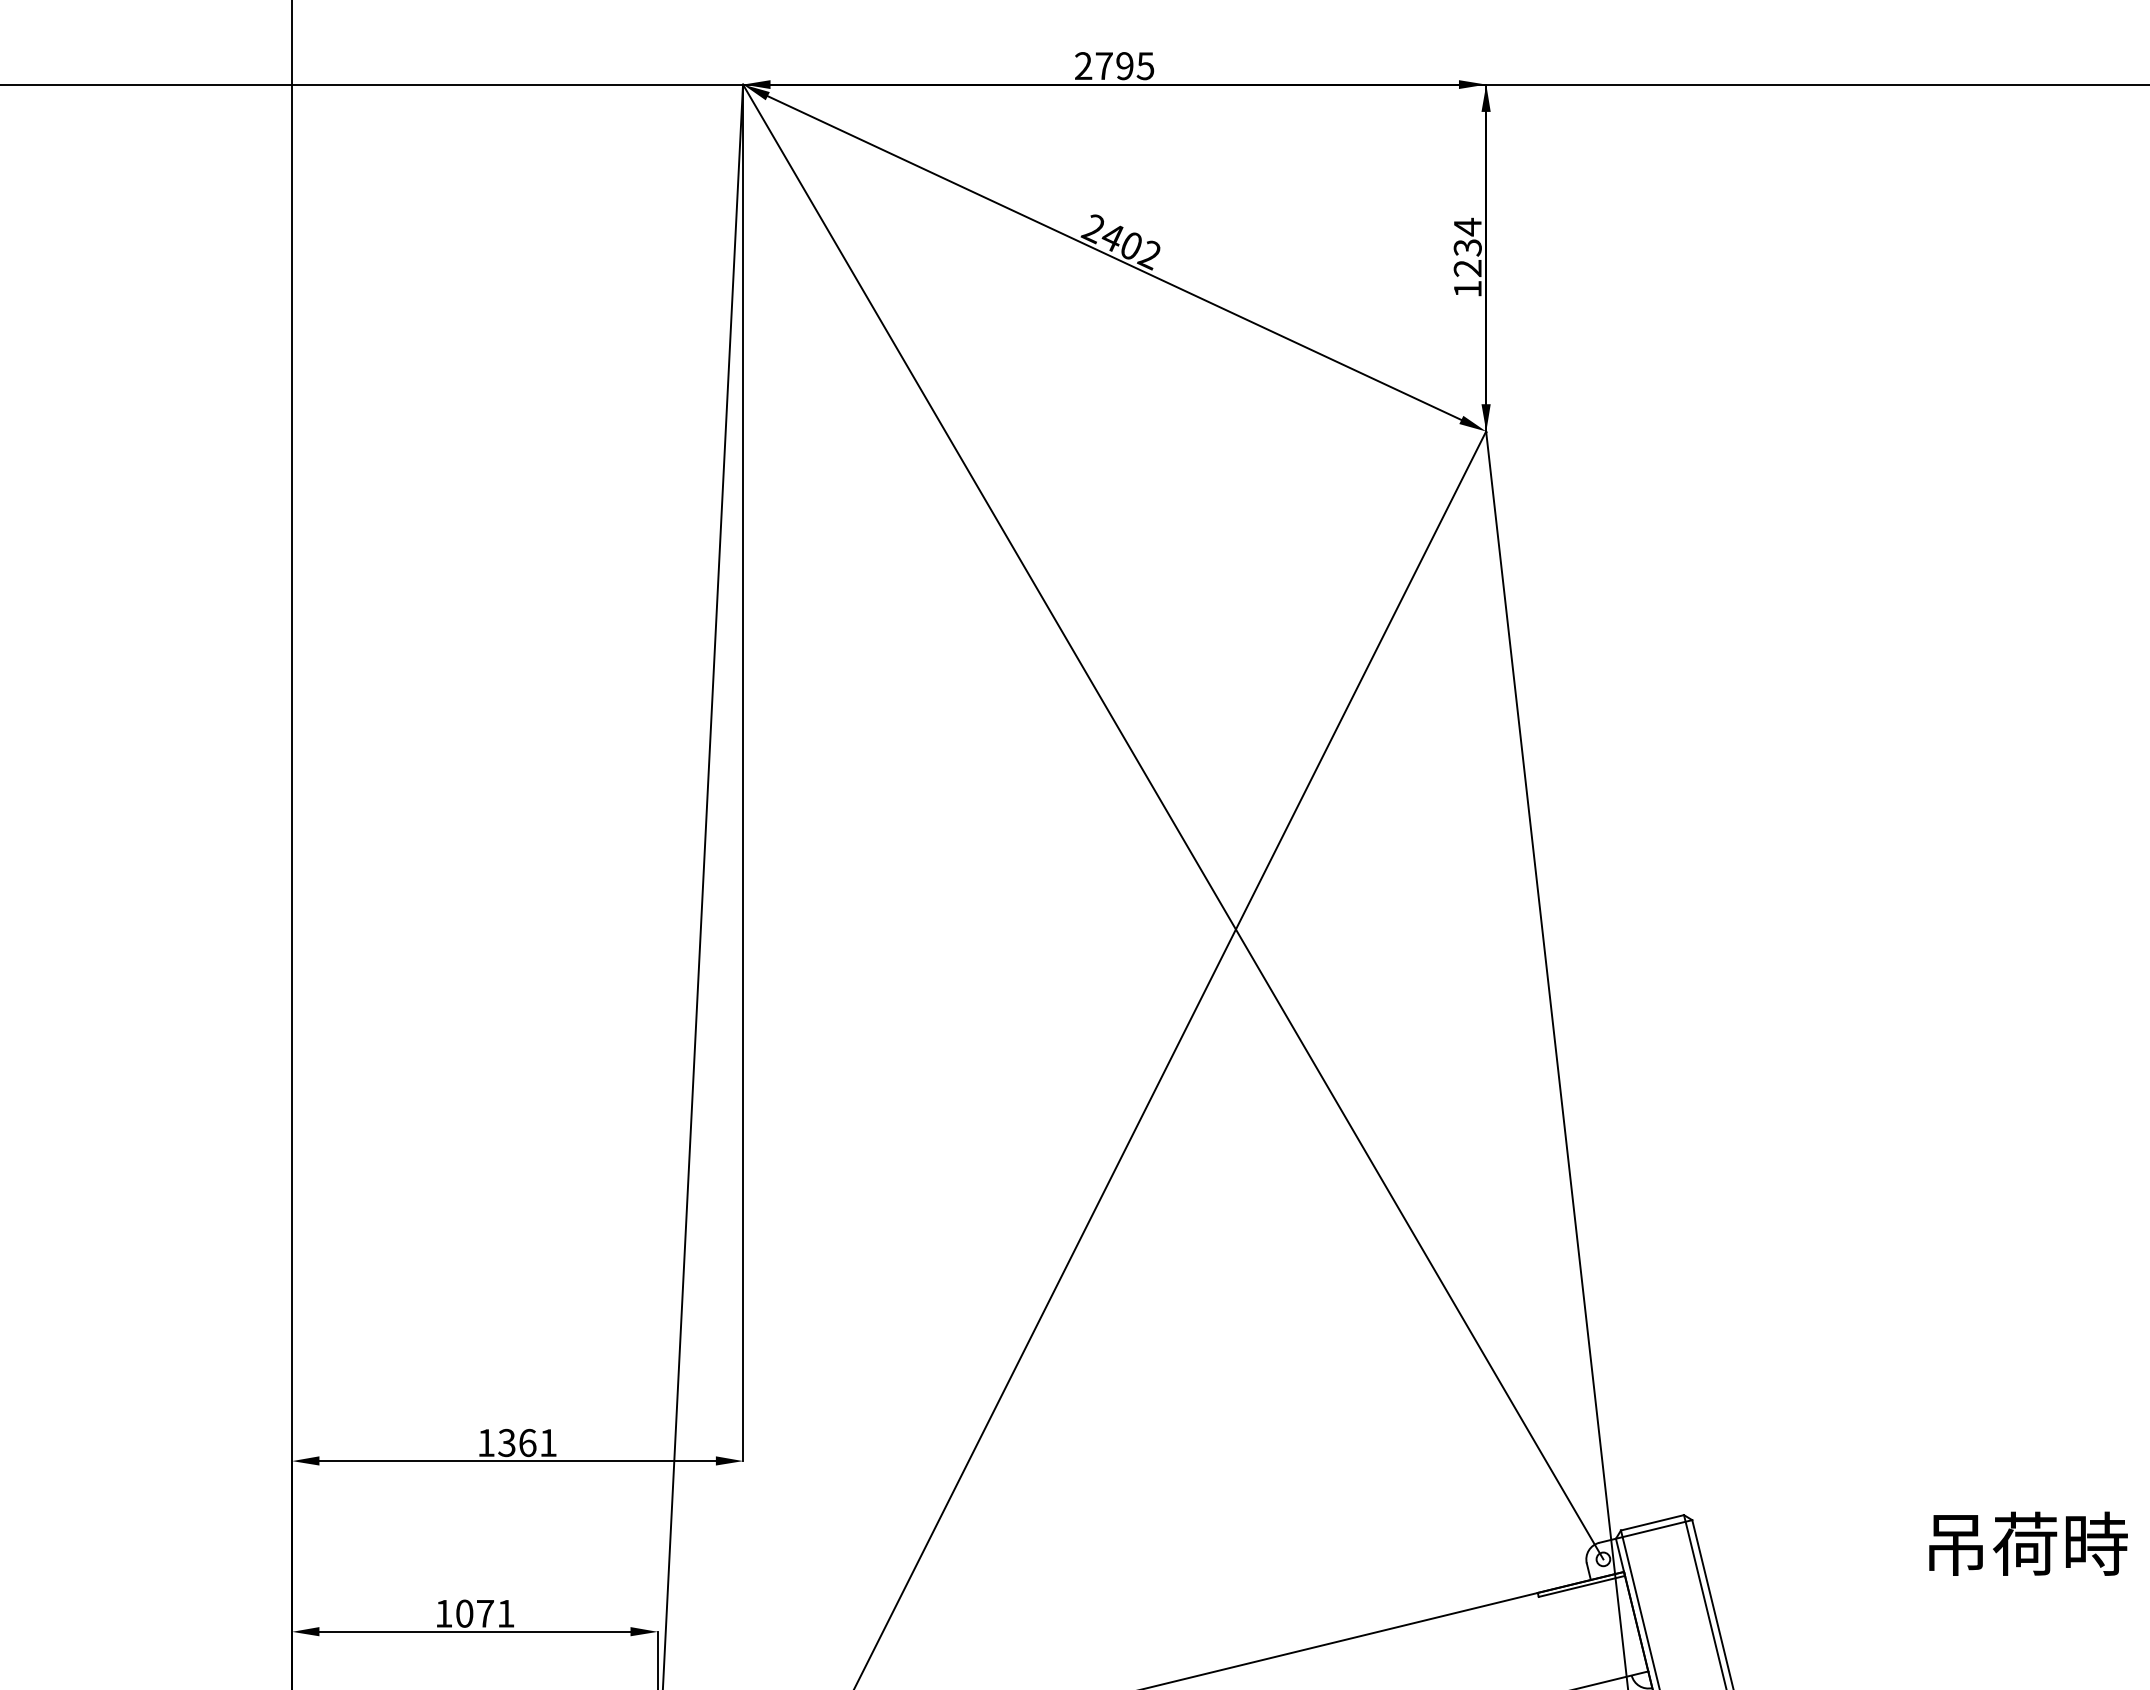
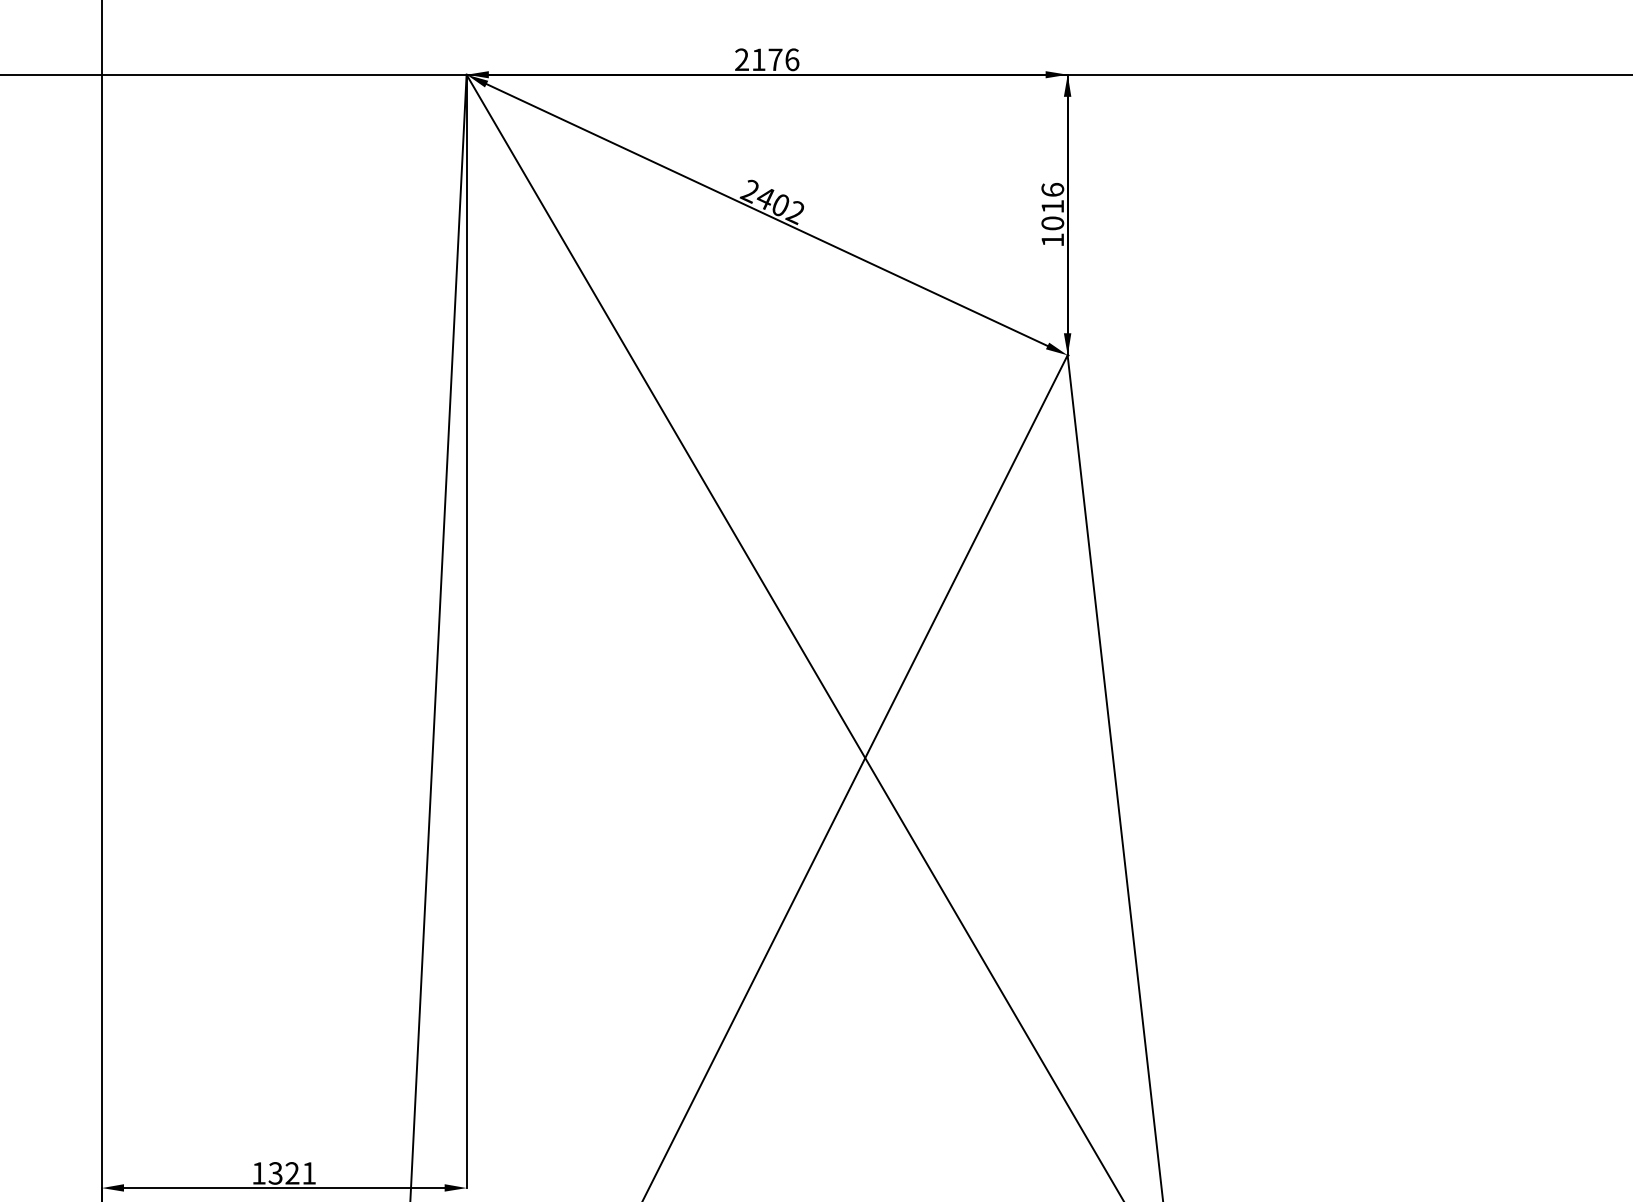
text: (1124, 66) -> (775, 60), 2795 -> 2176
text: (1467, 247) -> (1052, 206), 1234 -> 1016
text: (527, 1442) -> (292, 1173), 1361 -> 1321

